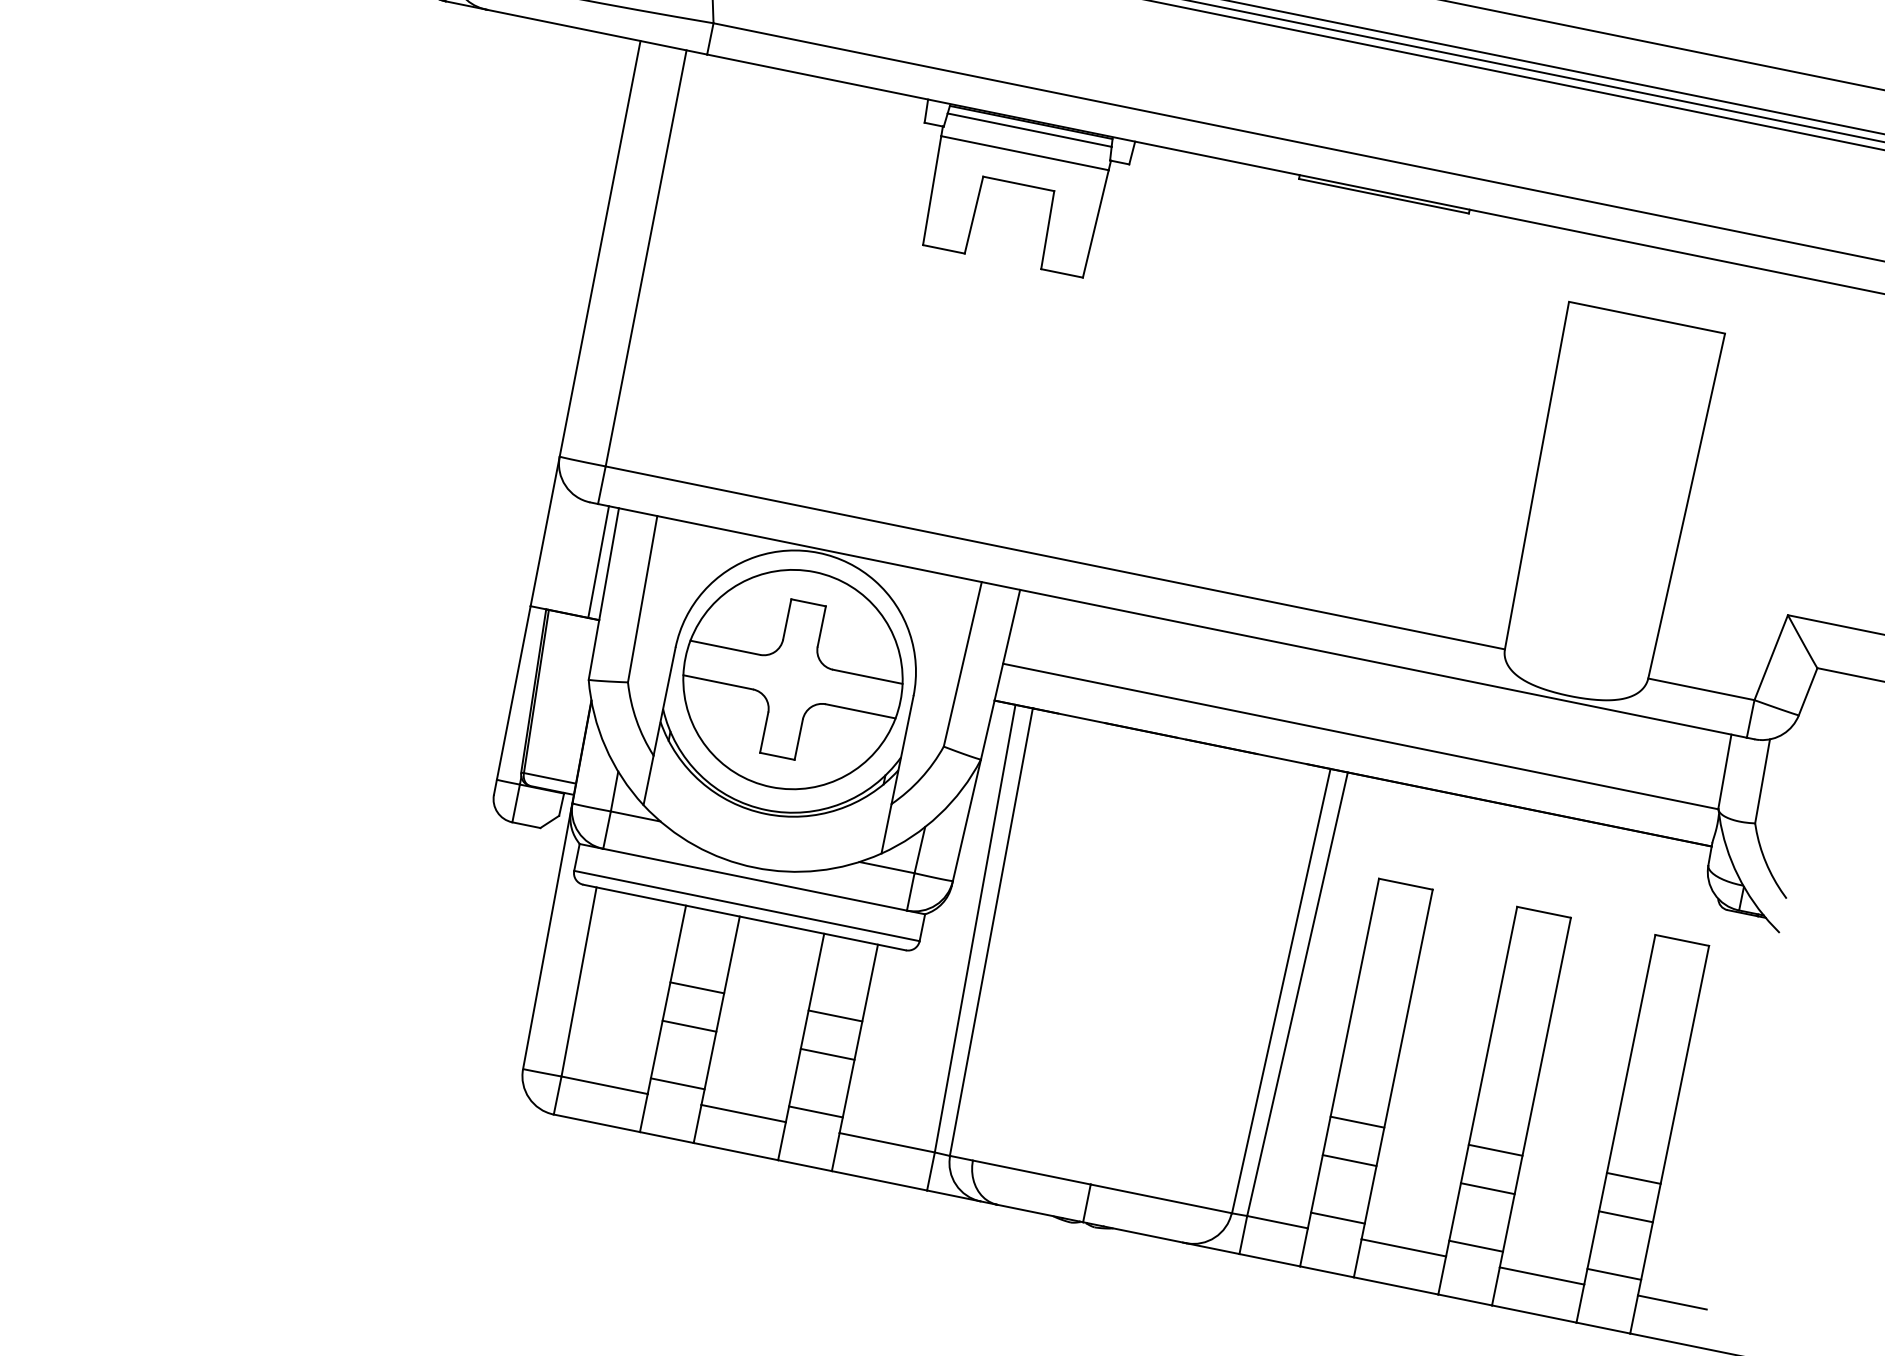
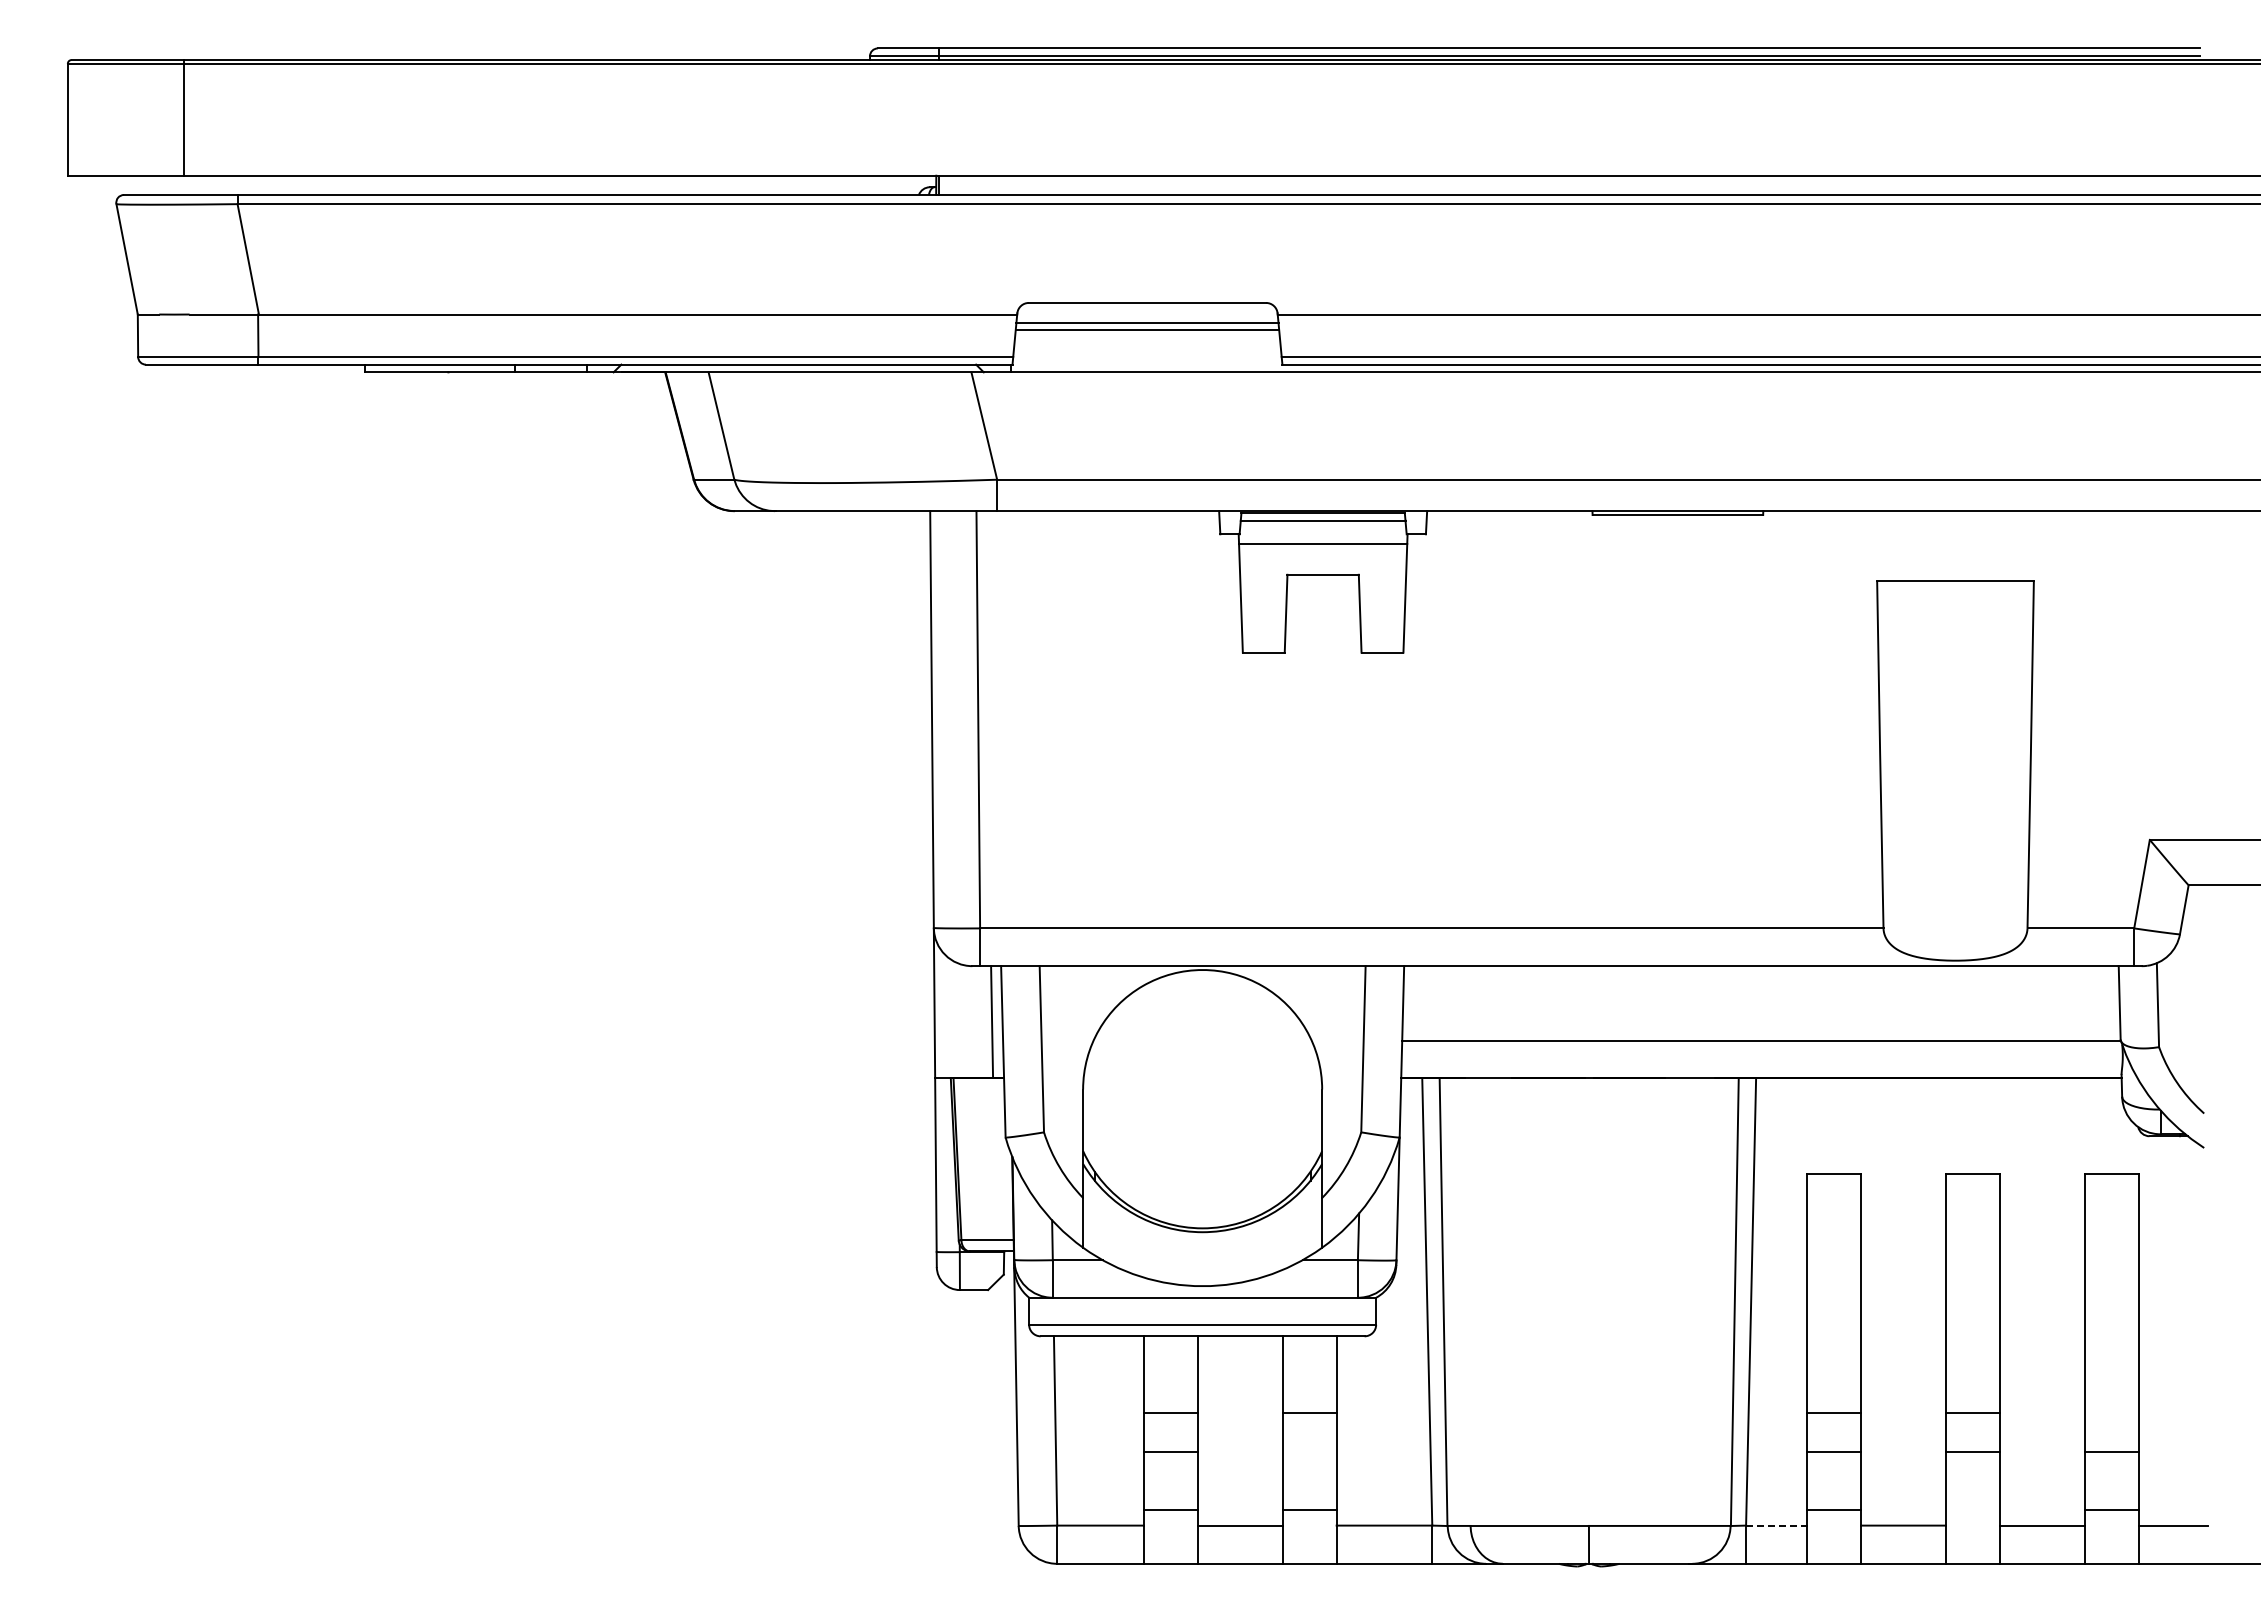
part: (792, 679) -> (1202, 1097), removed
line: (827, 1054) -> (1309, 1452), removed
line: (1633, 1178) -> (2111, 1413), removed
line: (1278, 1222) -> (1777, 1525), solid -> dashed
line: (1475, 1245) -> (1972, 1509), removed

